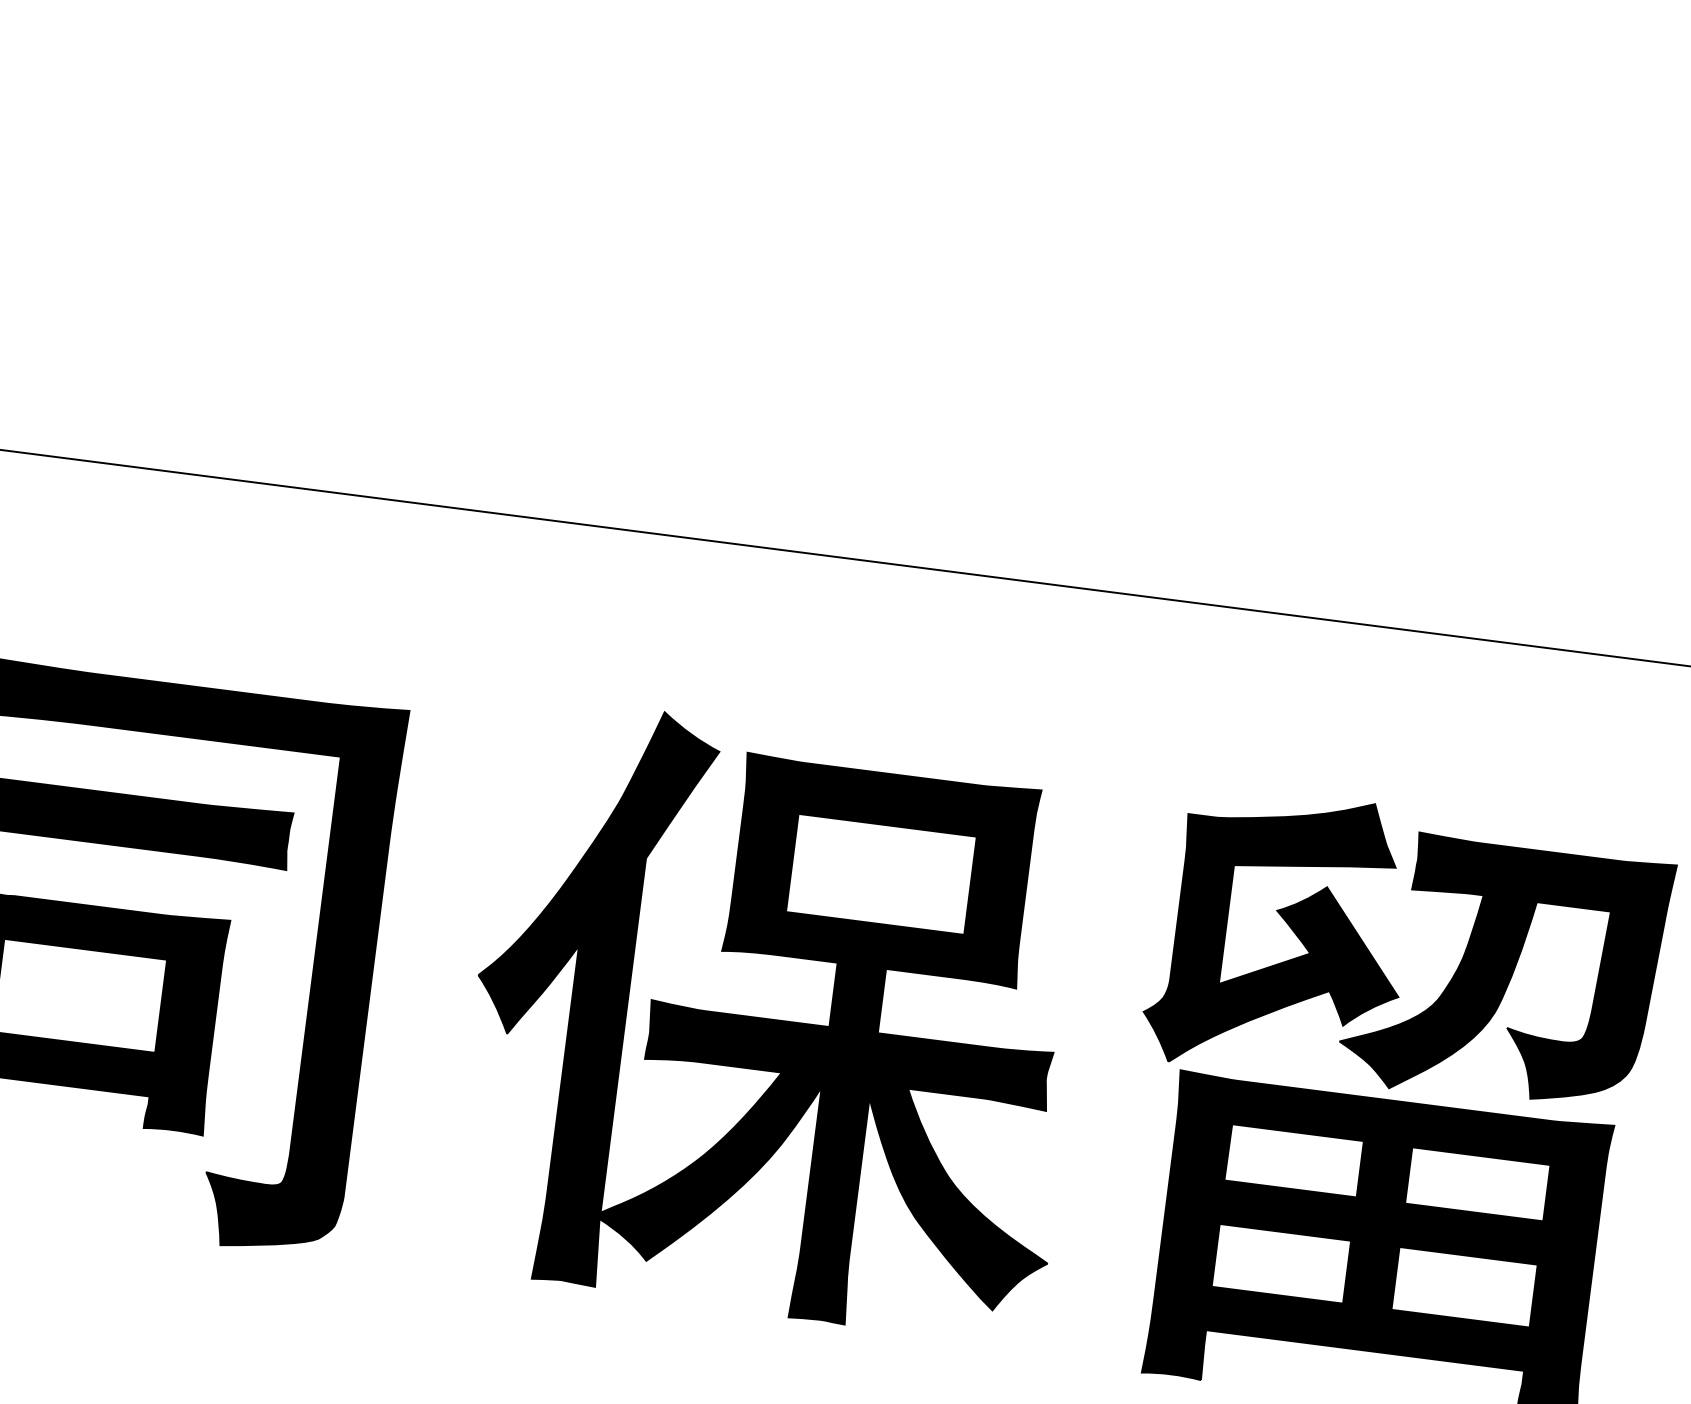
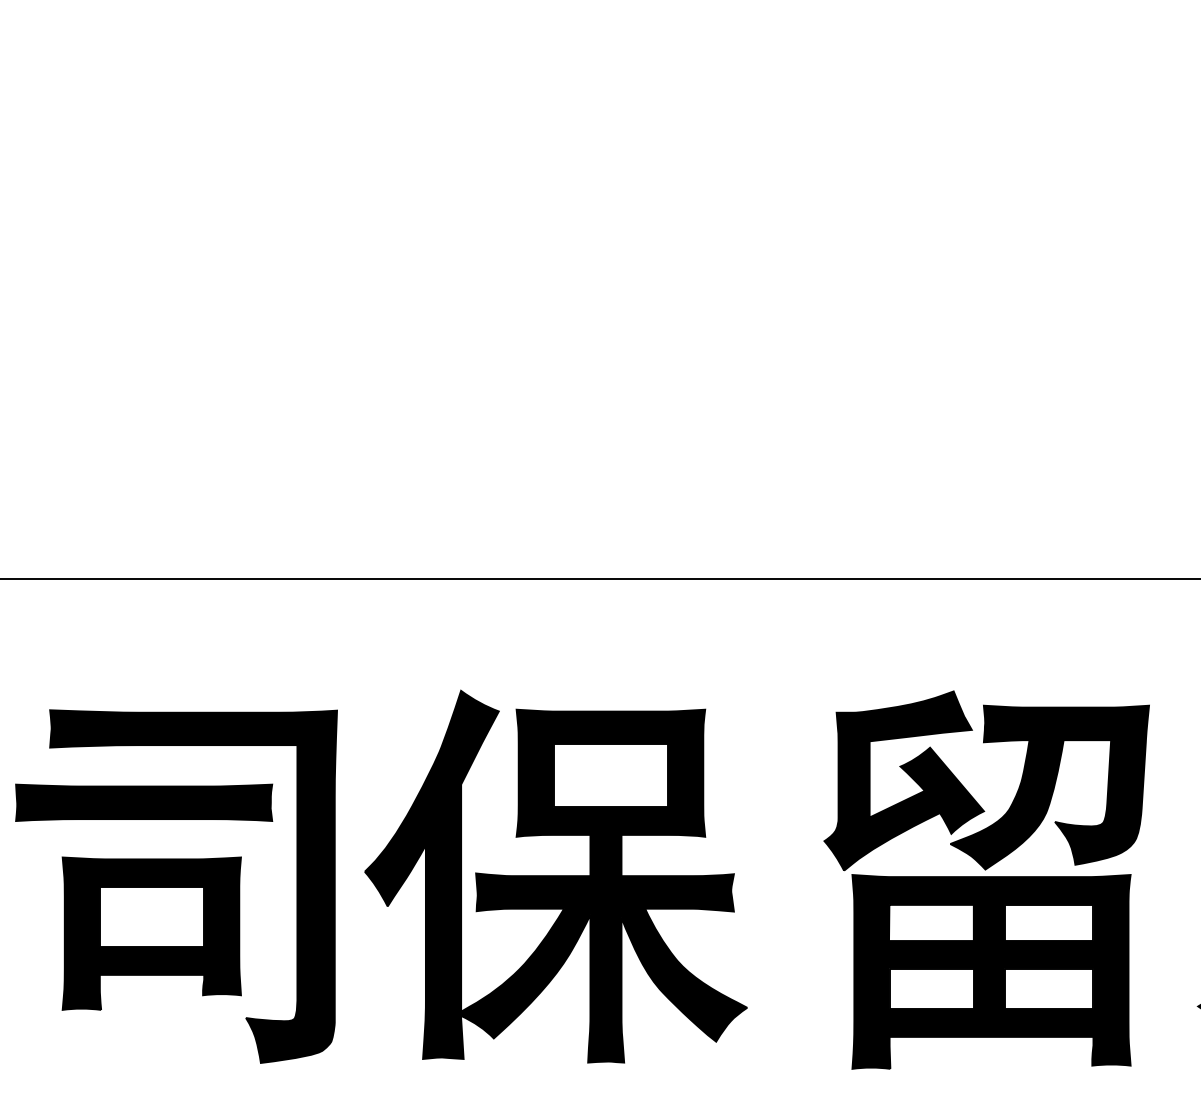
part: (774, 1020) -> (555, 876), moved

